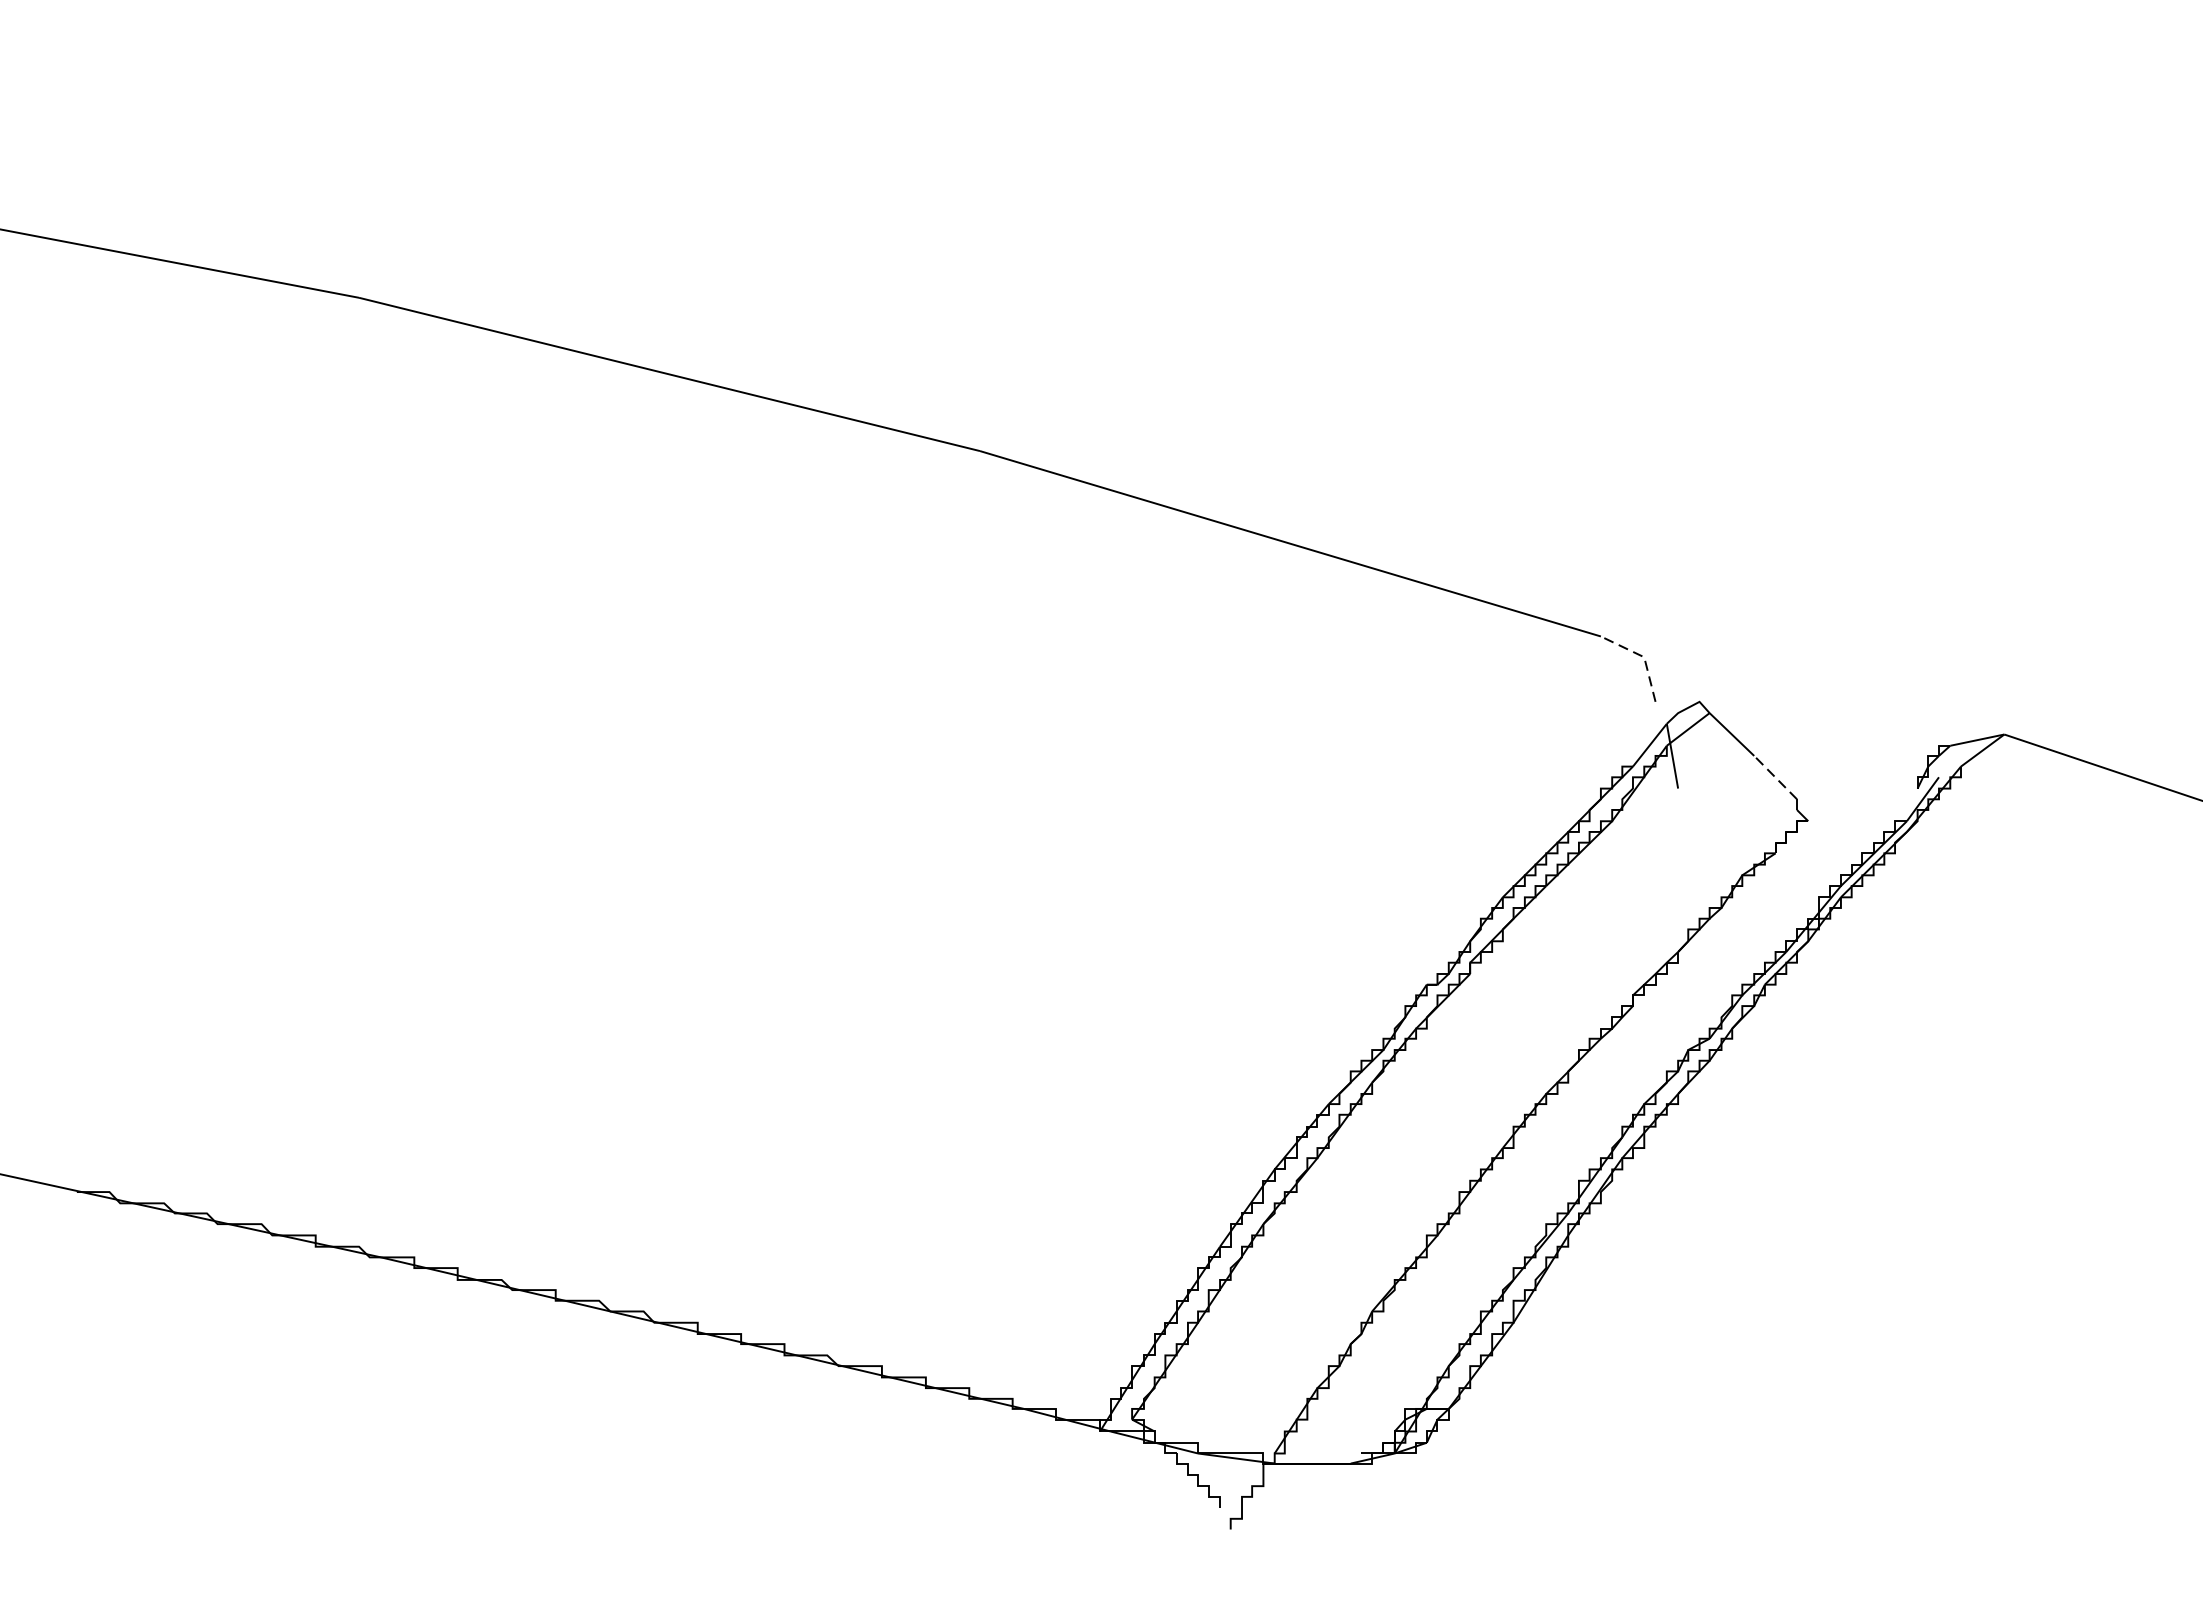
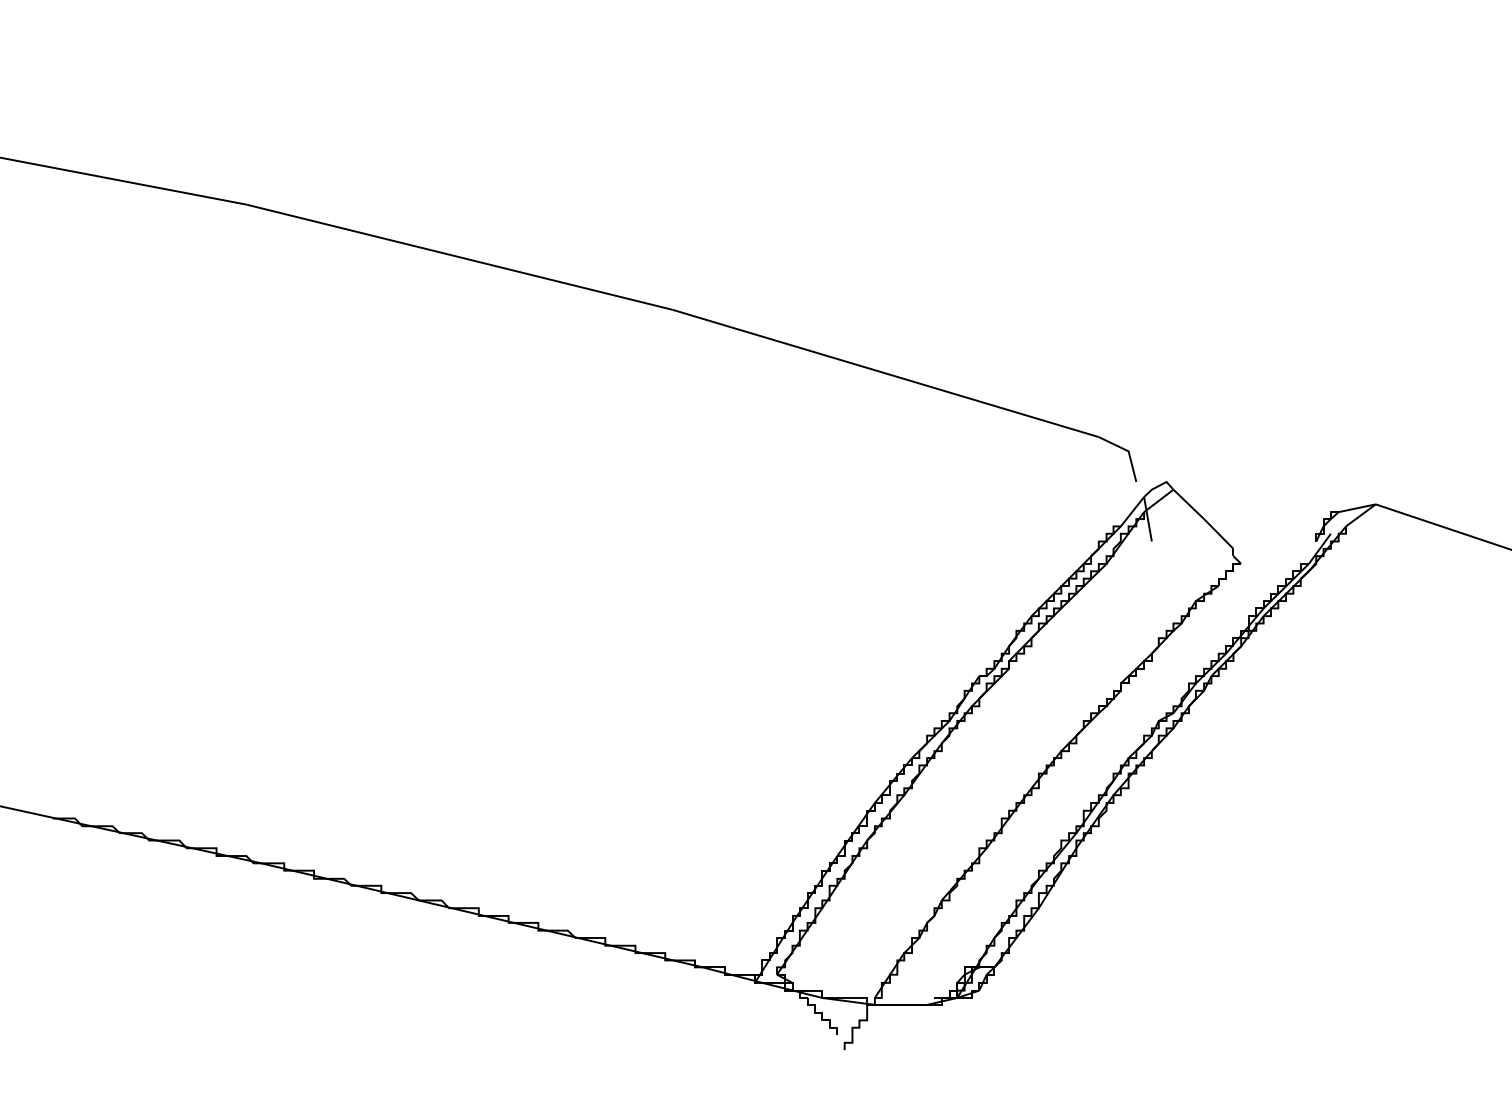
line: (1642, 656) -> (1127, 450), dashed -> solid
line: (1775, 776) -> (1218, 533), dashed -> solid

